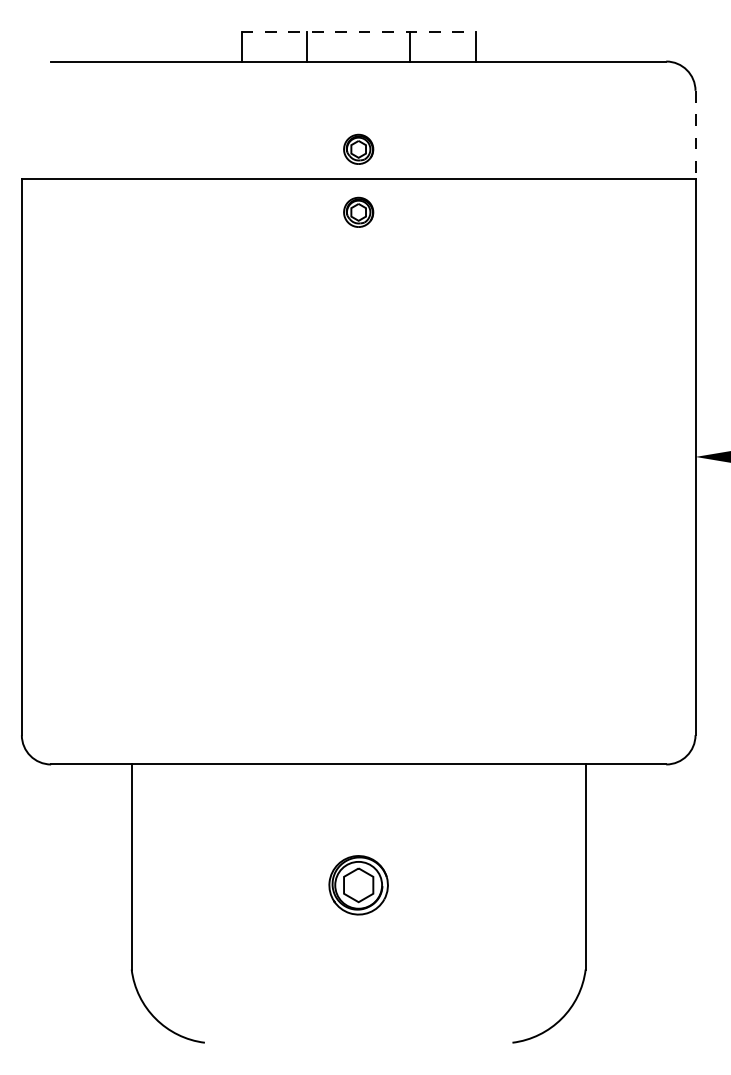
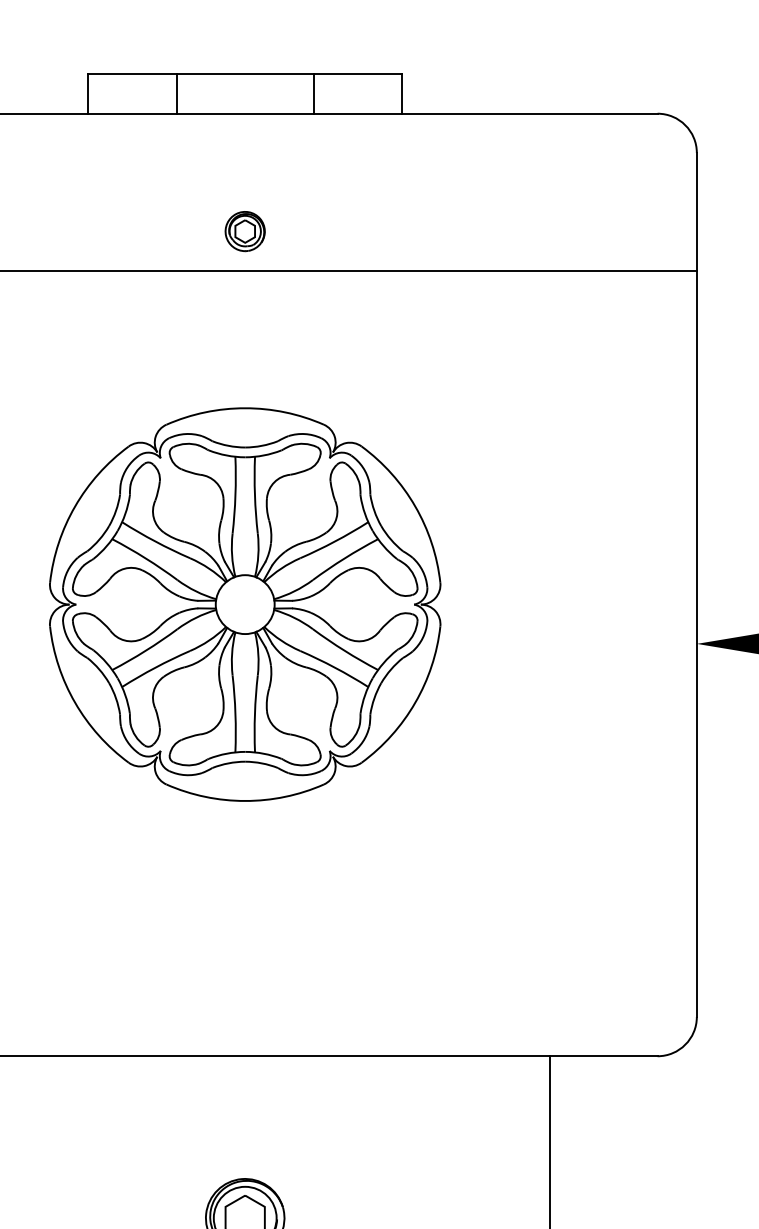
line: (359, 32) -> (246, 74), dashed -> solid
line: (695, 134) -> (696, 211), dashed -> solid
part: (358, 211) -> (244, 314), removed
part: (358, 427) -> (244, 604), added

